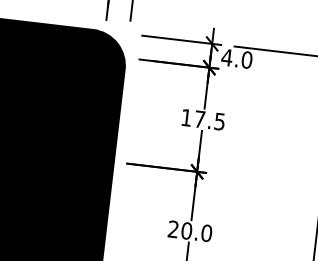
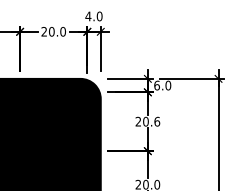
text: (227, 57) -> (157, 85), 4.0 -> 6.0
text: (202, 119) -> (147, 121), 17.5 -> 20.6

